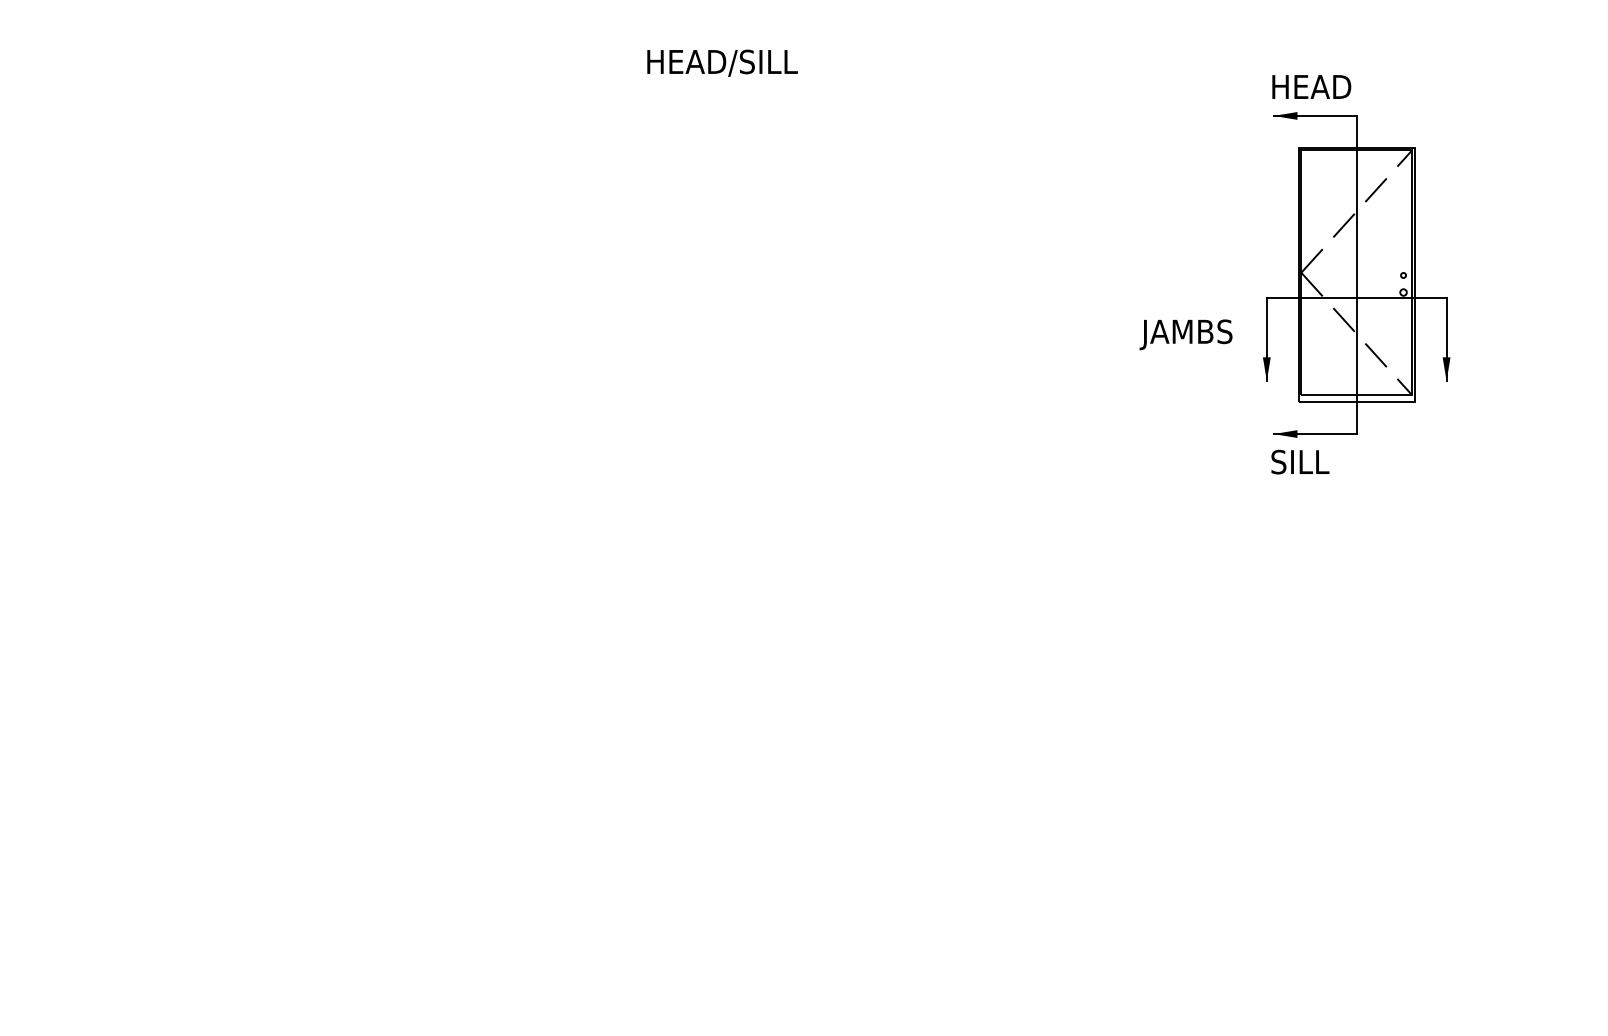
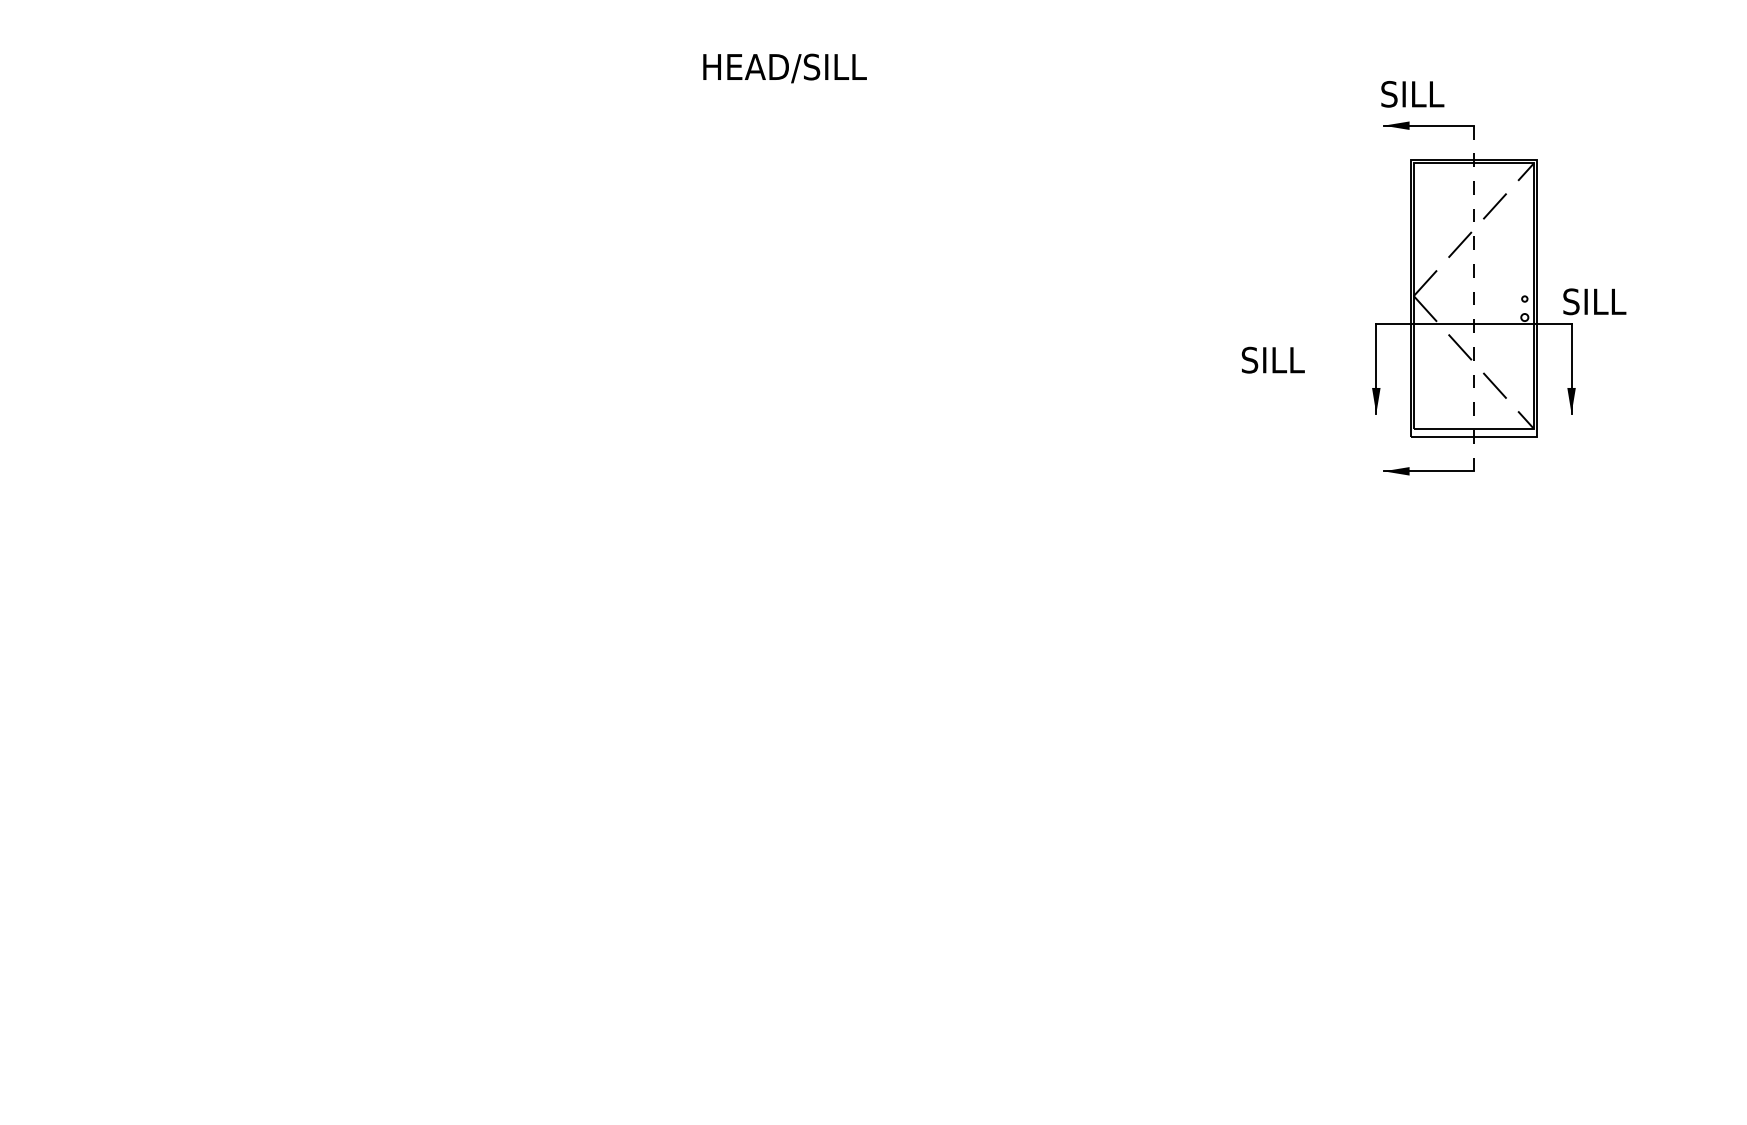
text: (1311, 86) -> (1424, 93), HEAD -> SILL
line: (1356, 274) -> (1473, 298), solid -> dashed
text: (1186, 334) -> (1288, 363), JAMBS -> SILL
text: (1300, 461) -> (1594, 301), moved

